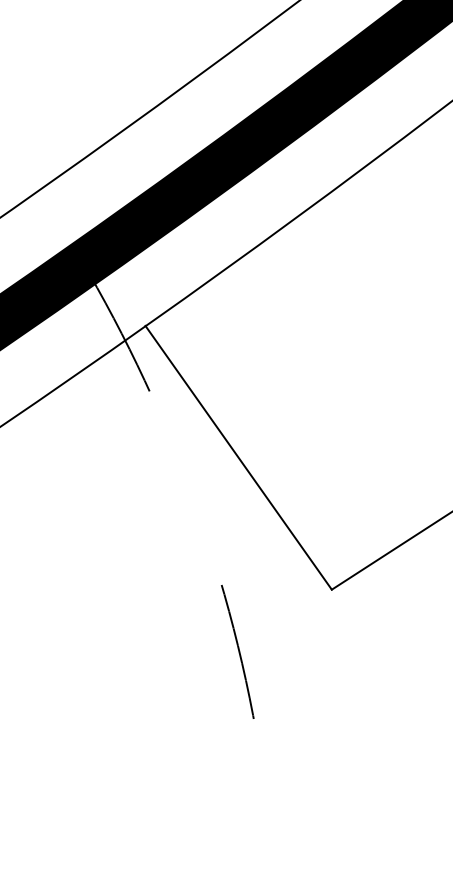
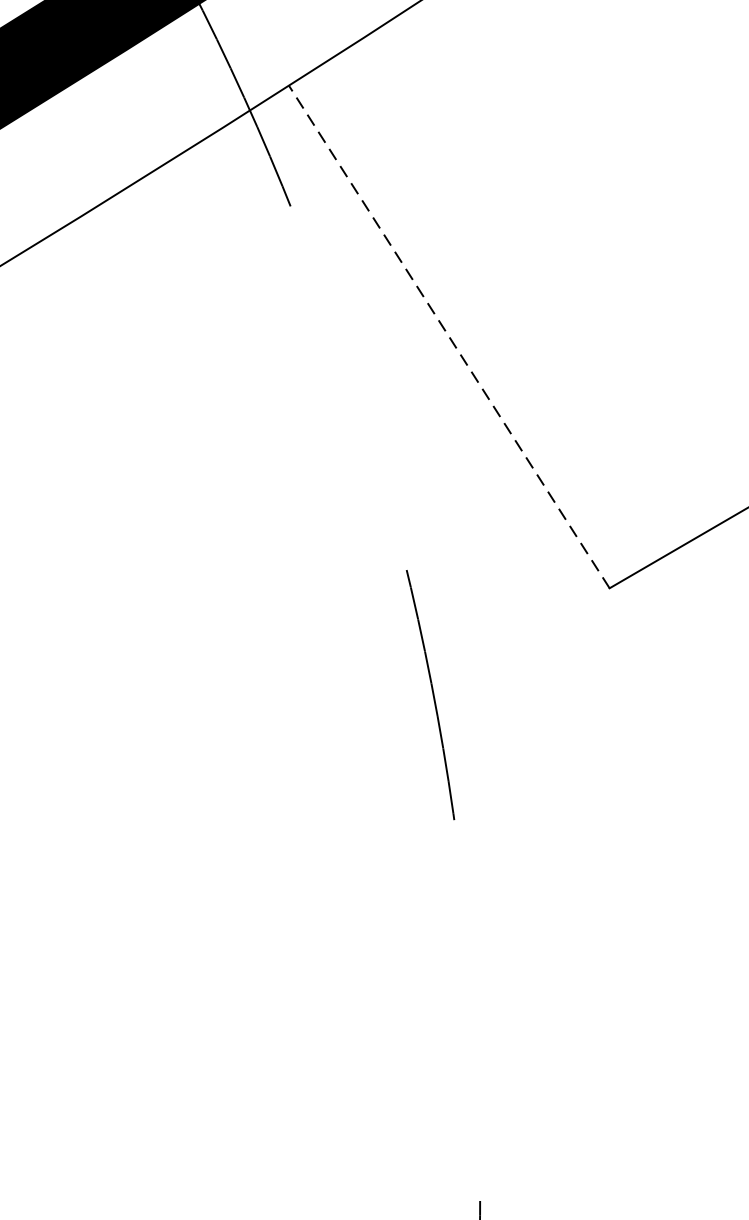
line: (238, 457) -> (448, 336), solid -> dashed

